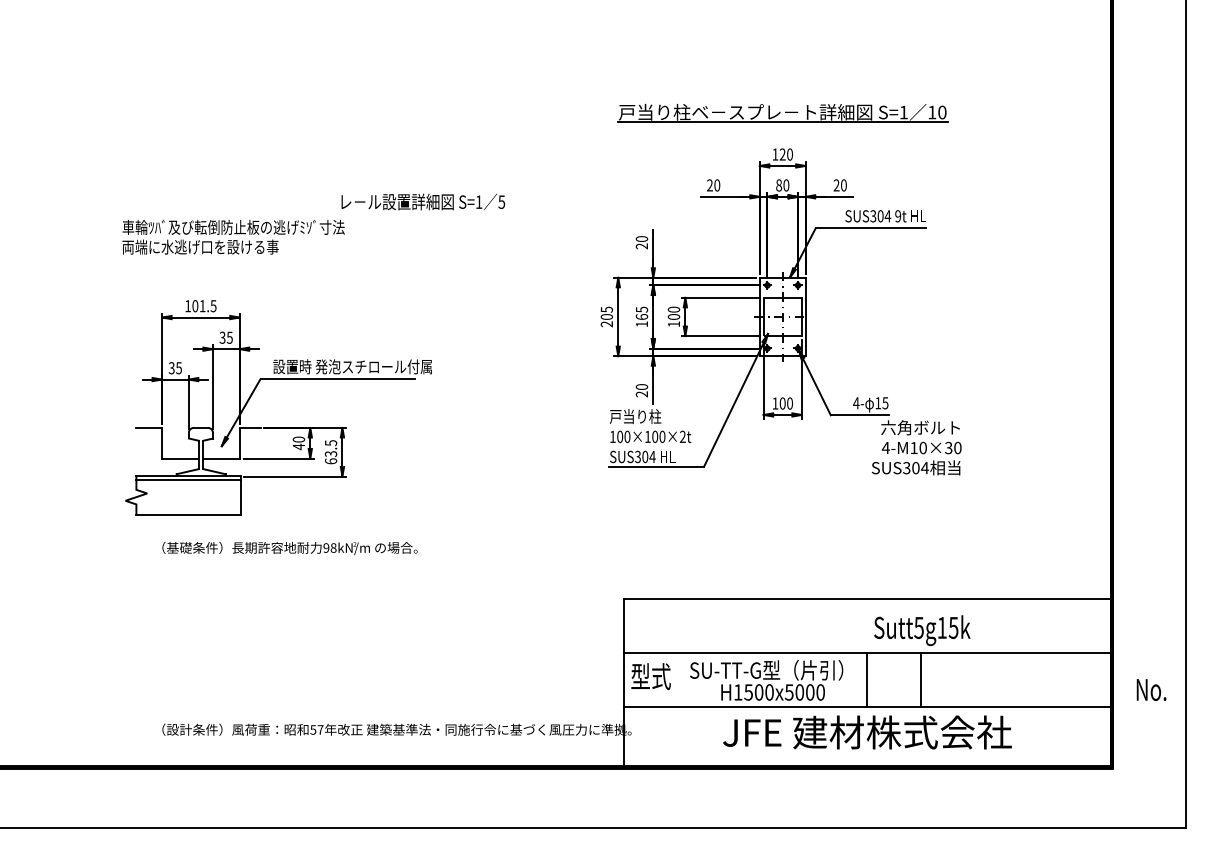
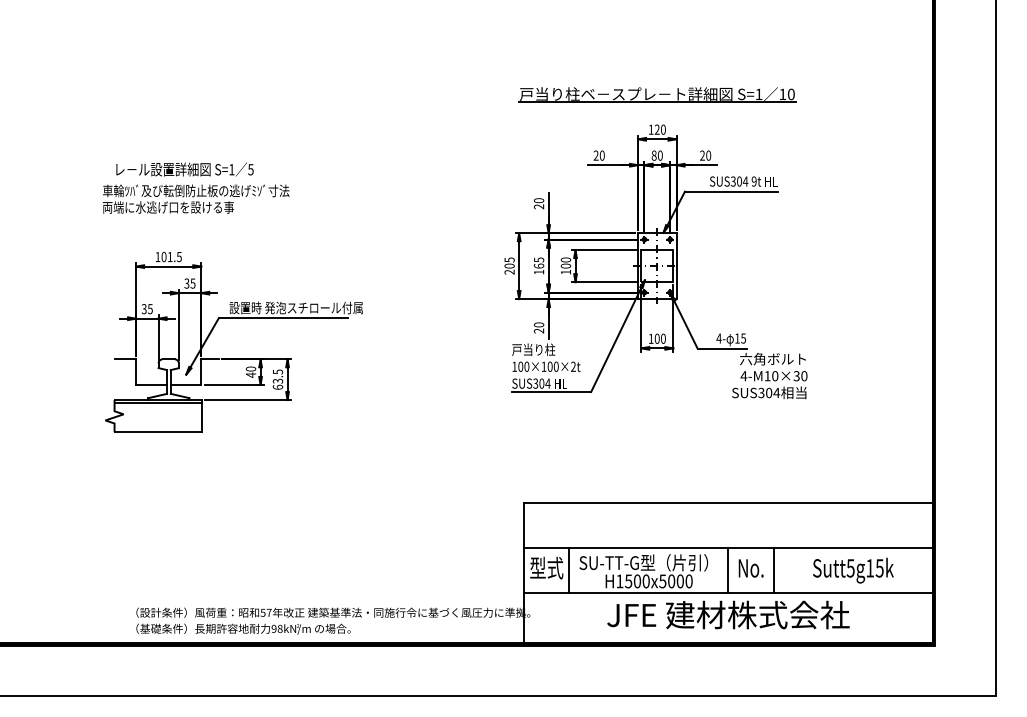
text: (423, 201) -> (185, 169), moved
text: (289, 548) -> (243, 629), moved
text: (922, 630) -> (853, 570), moved
line: (678, 679) -> (569, 570), added
text: (1151, 689) -> (751, 568), moved

